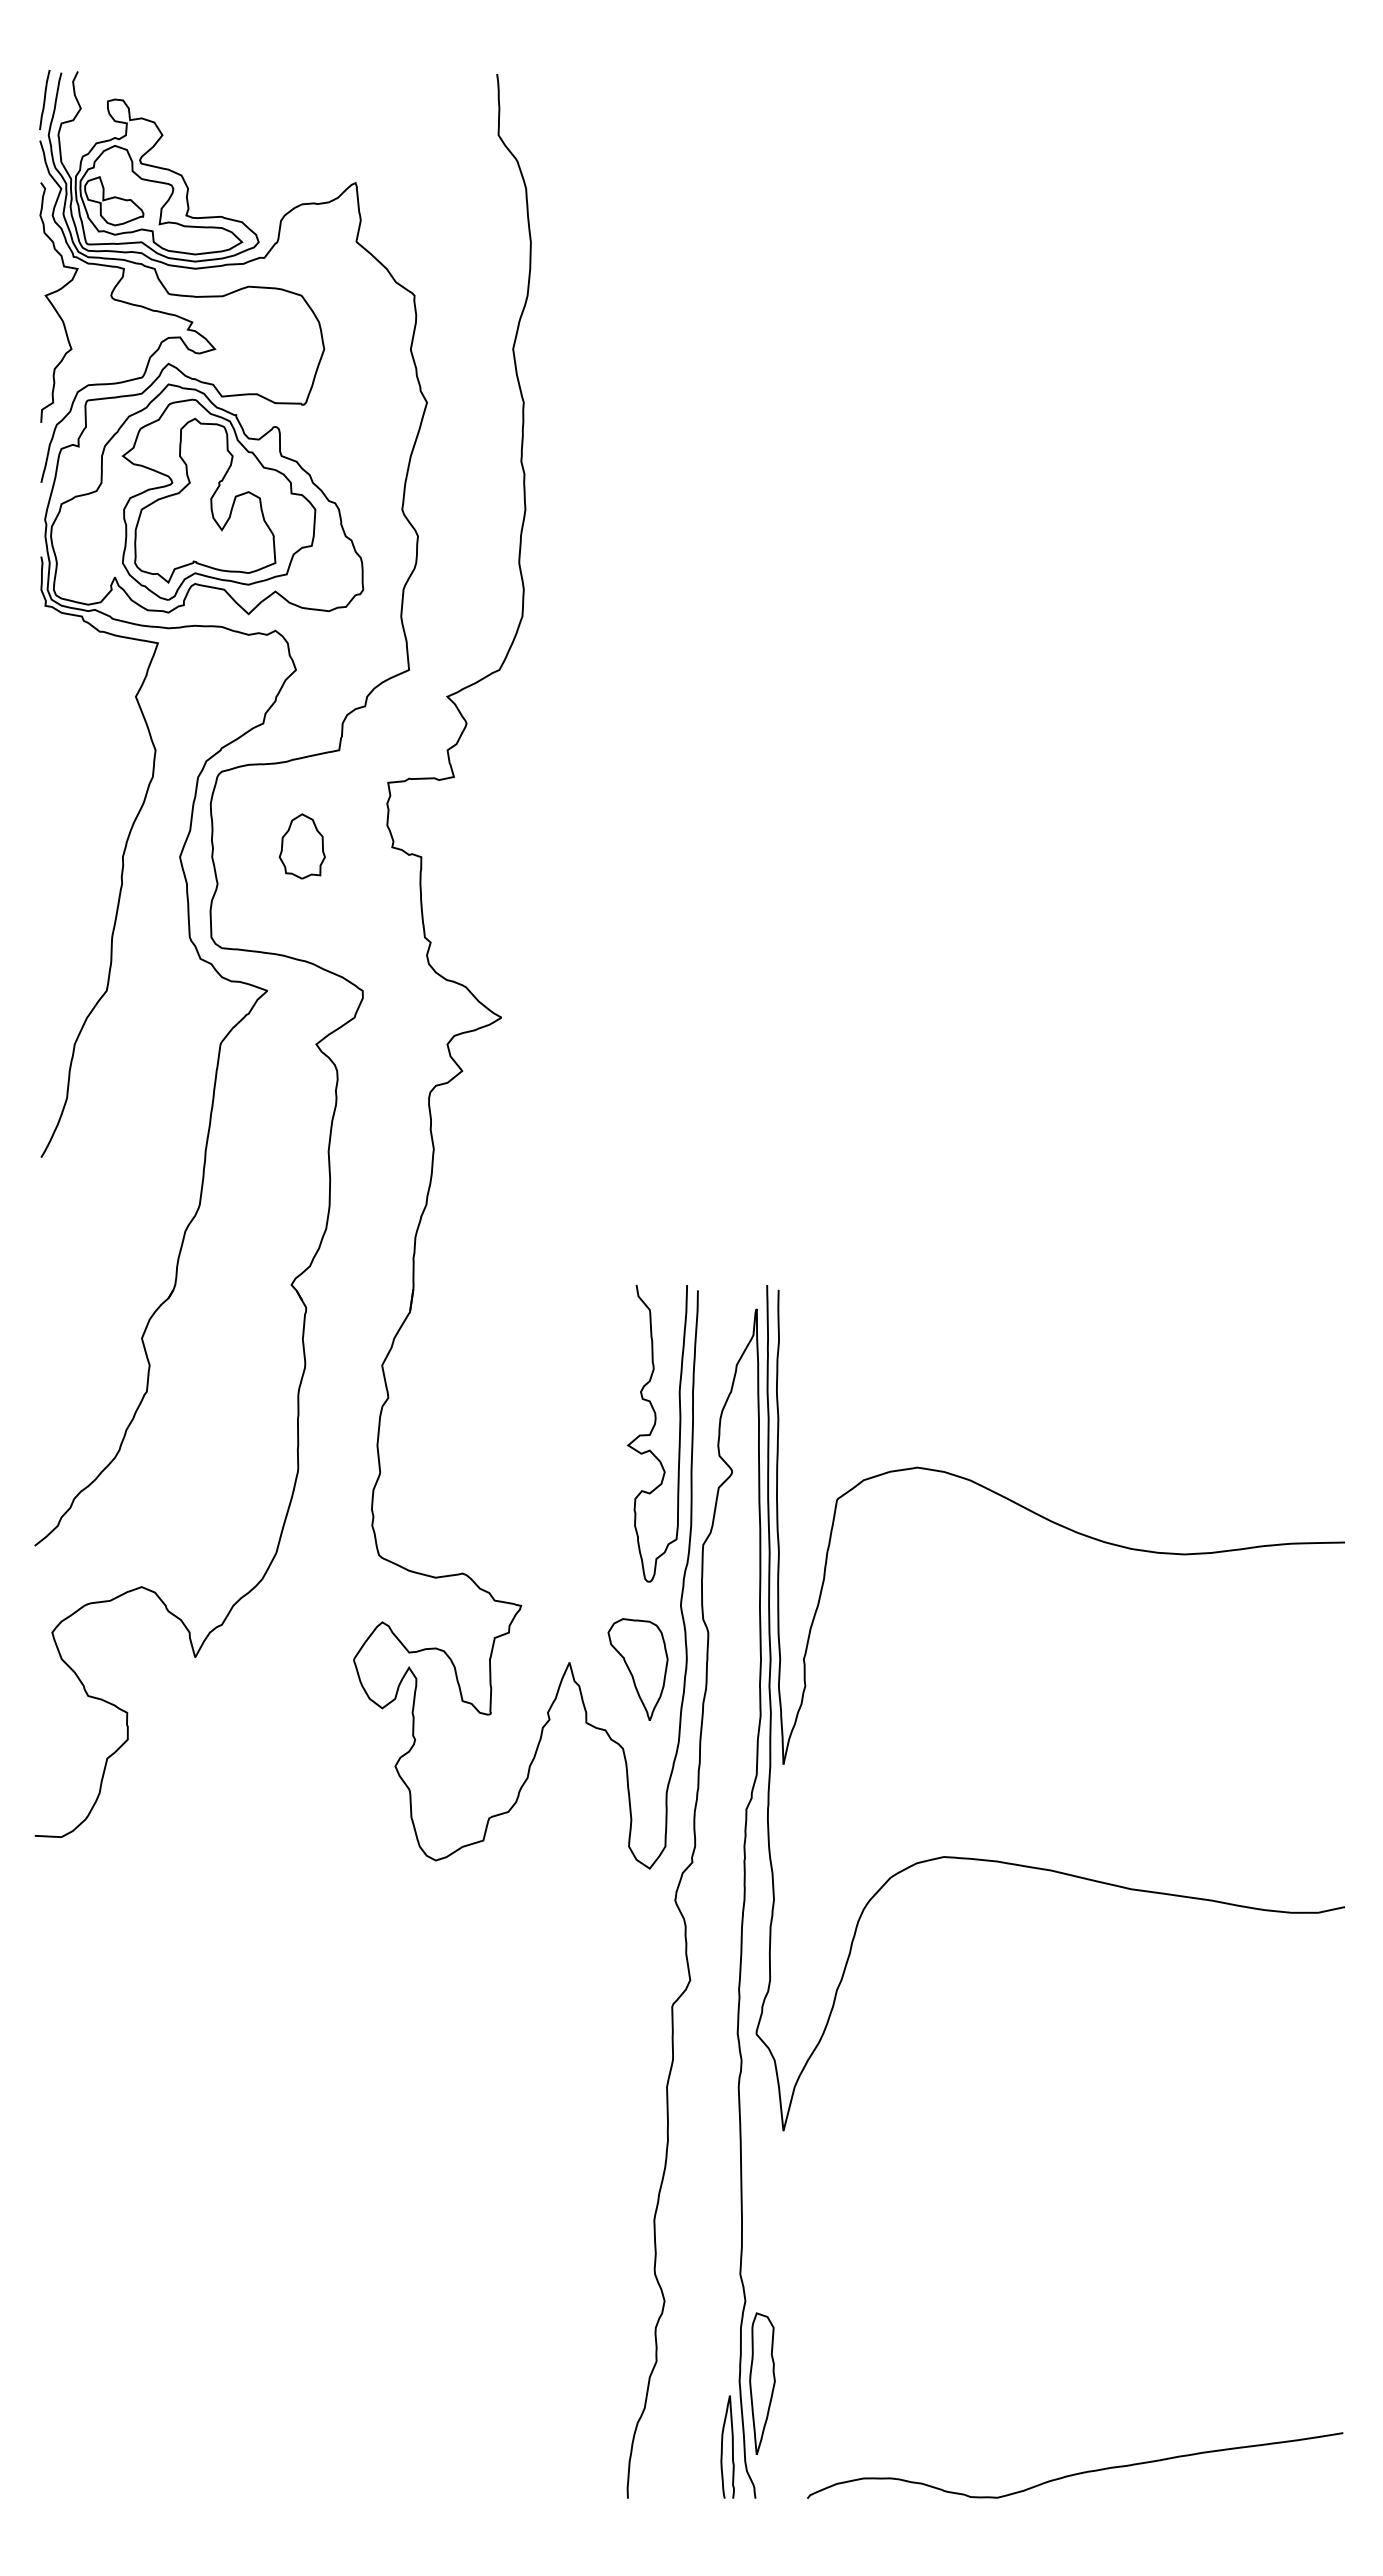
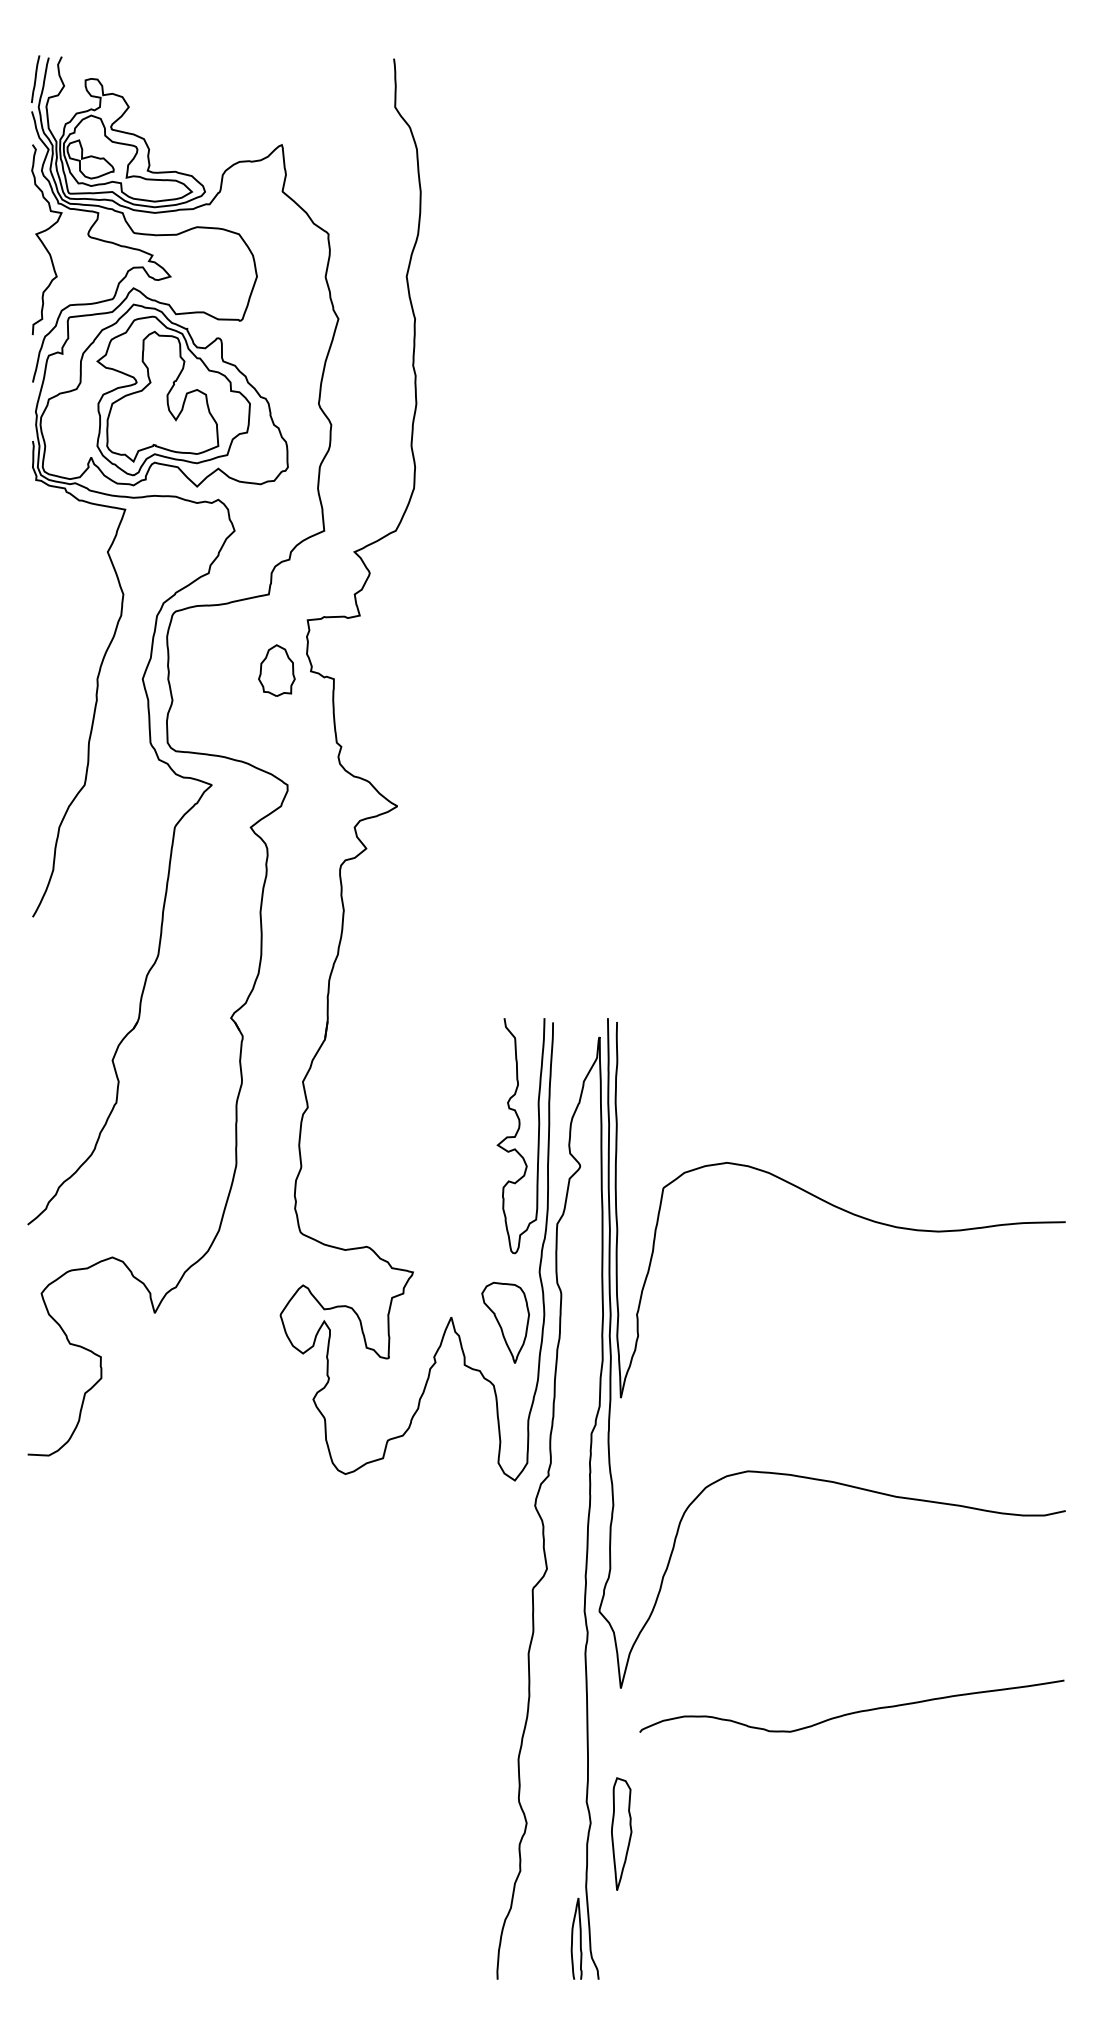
part: (301, 846) -> (276, 670), moved
part: (762, 2383) -> (621, 1833), moved
curve: (1078, 2472) -> (854, 1711), moved

